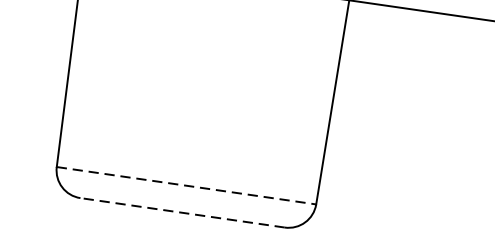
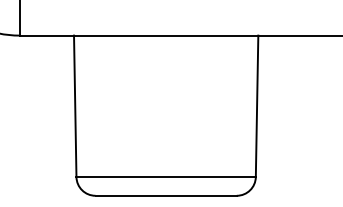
line: (186, 186) -> (166, 177), dashed -> solid
line: (183, 212) -> (166, 195), dashed -> solid

